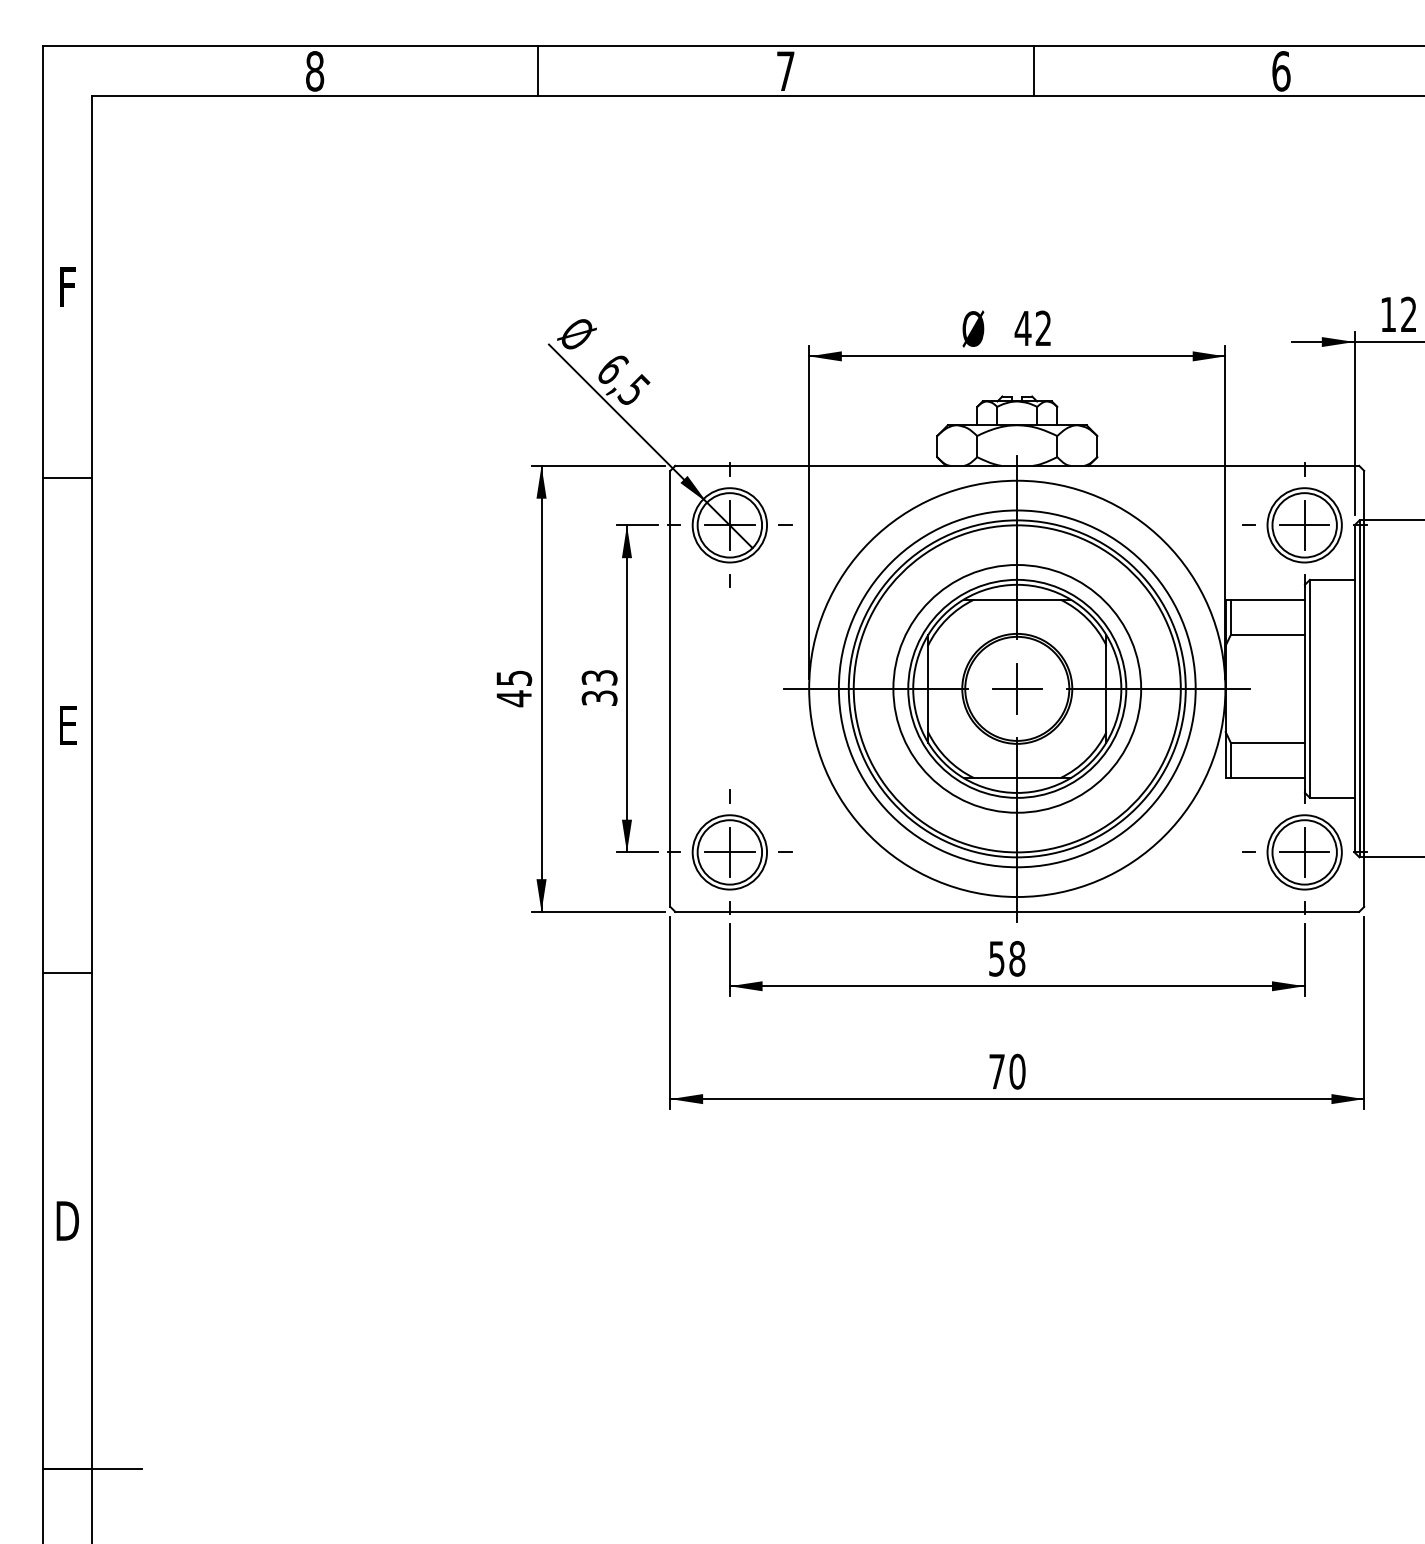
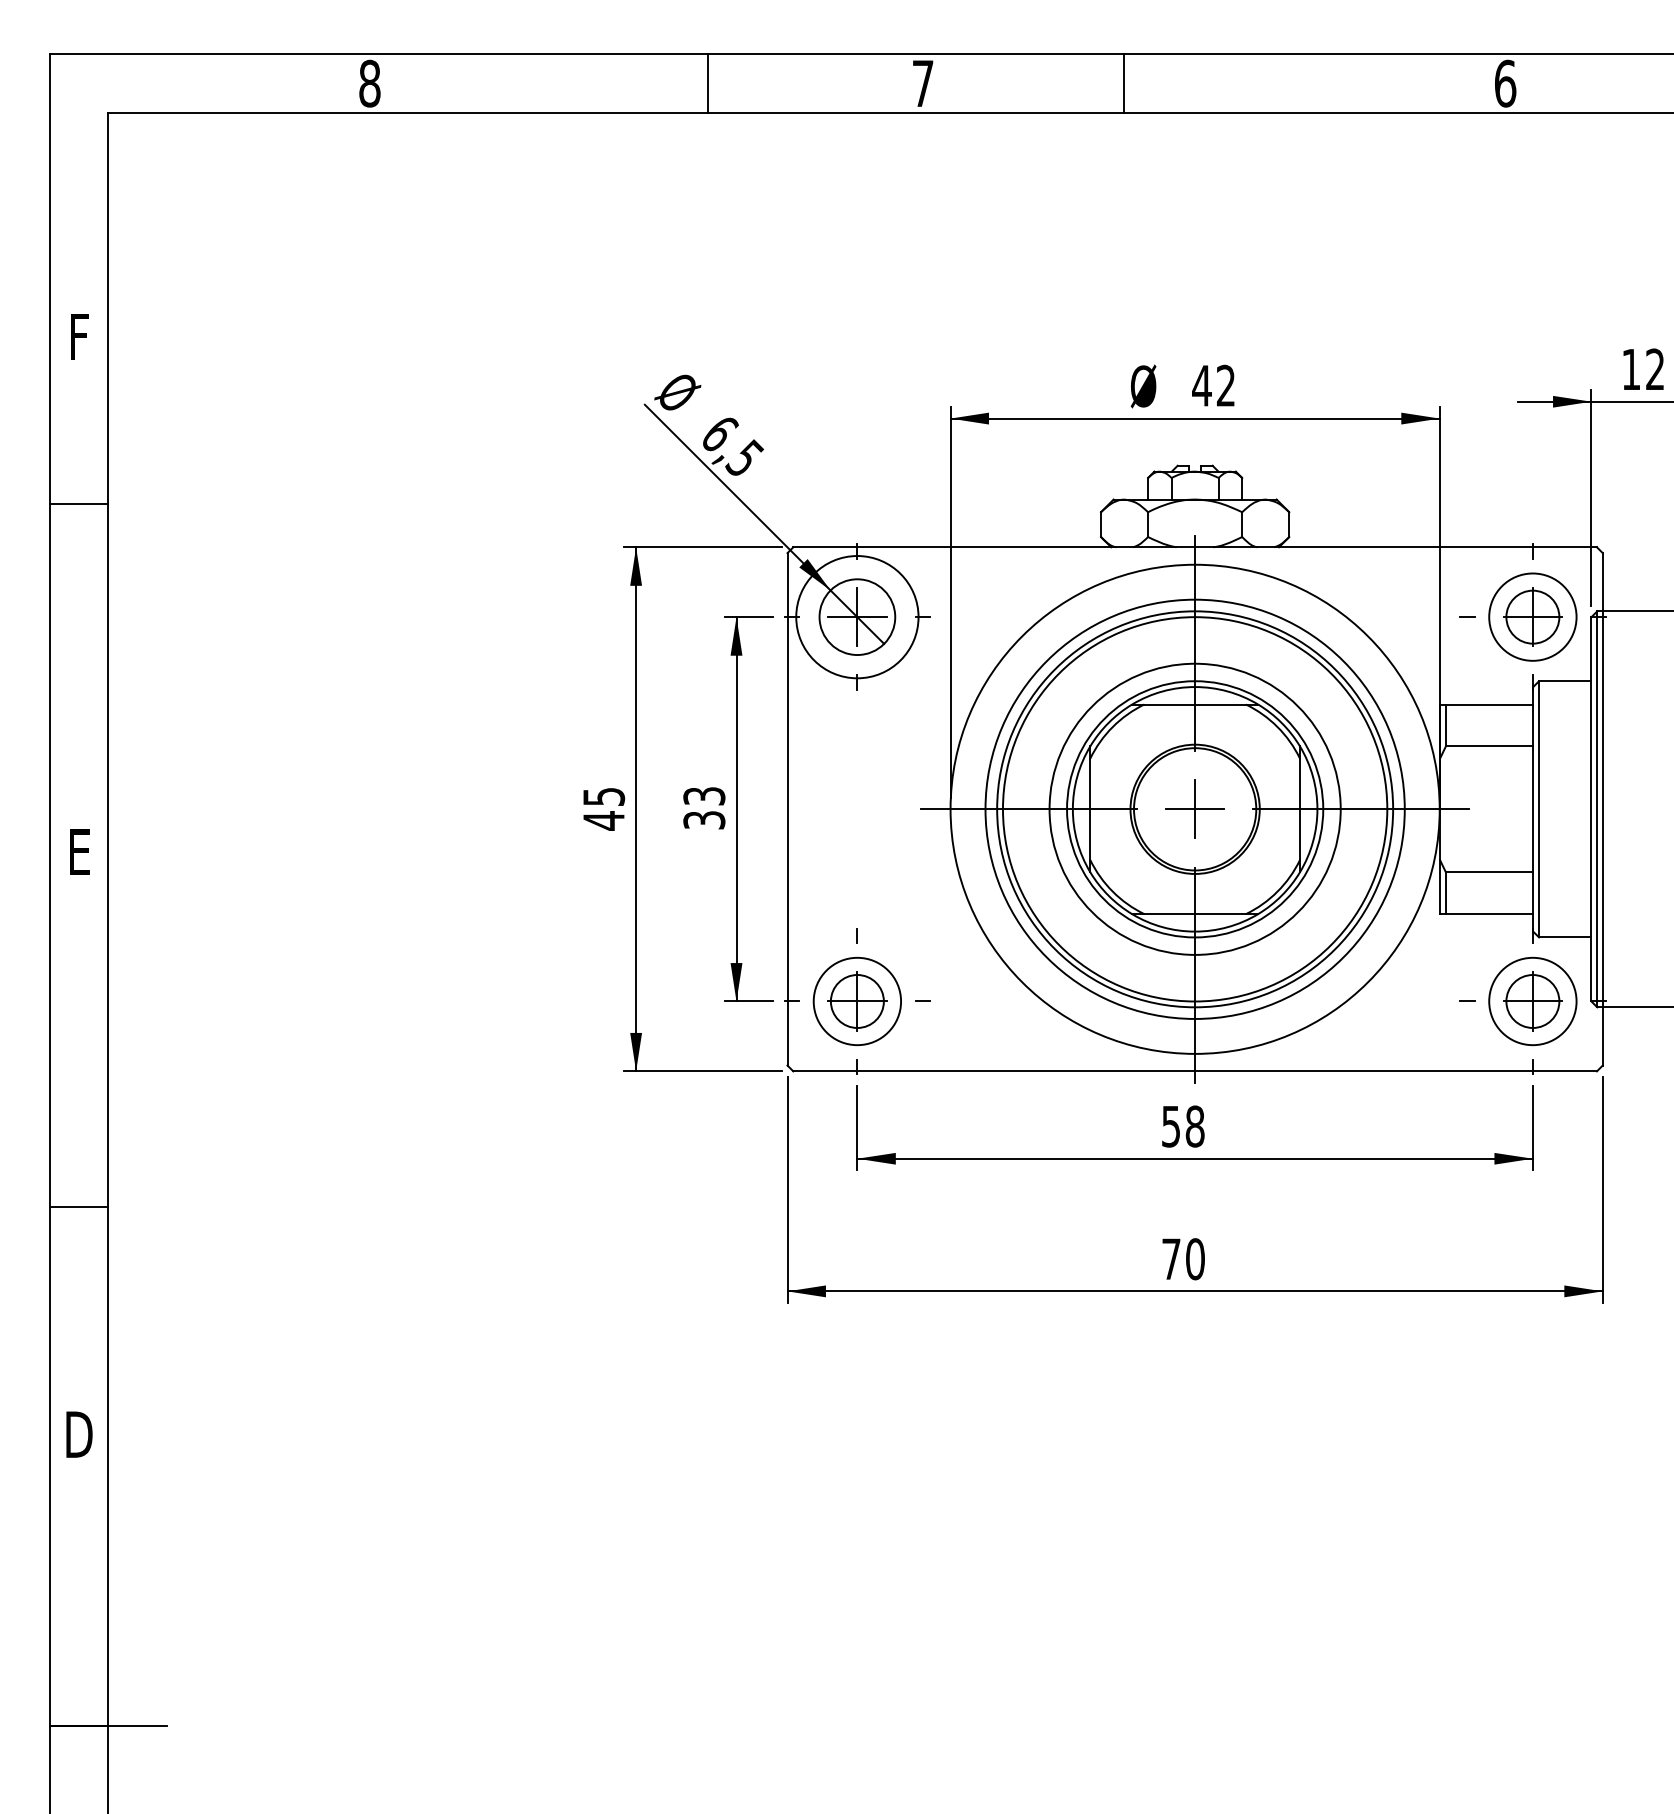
line: (538, 71) -> (707, 83), moved
line: (1033, 71) -> (1123, 83), moved
line: (67, 477) -> (79, 504), moved
circle: (729, 524) -> (857, 616), size x1.4
circle: (1304, 525) -> (1532, 617), size x0.7
circle: (729, 852) -> (857, 1001), size x0.7
circle: (1304, 852) -> (1532, 1001), size x0.7
line: (67, 973) -> (79, 1207), moved

